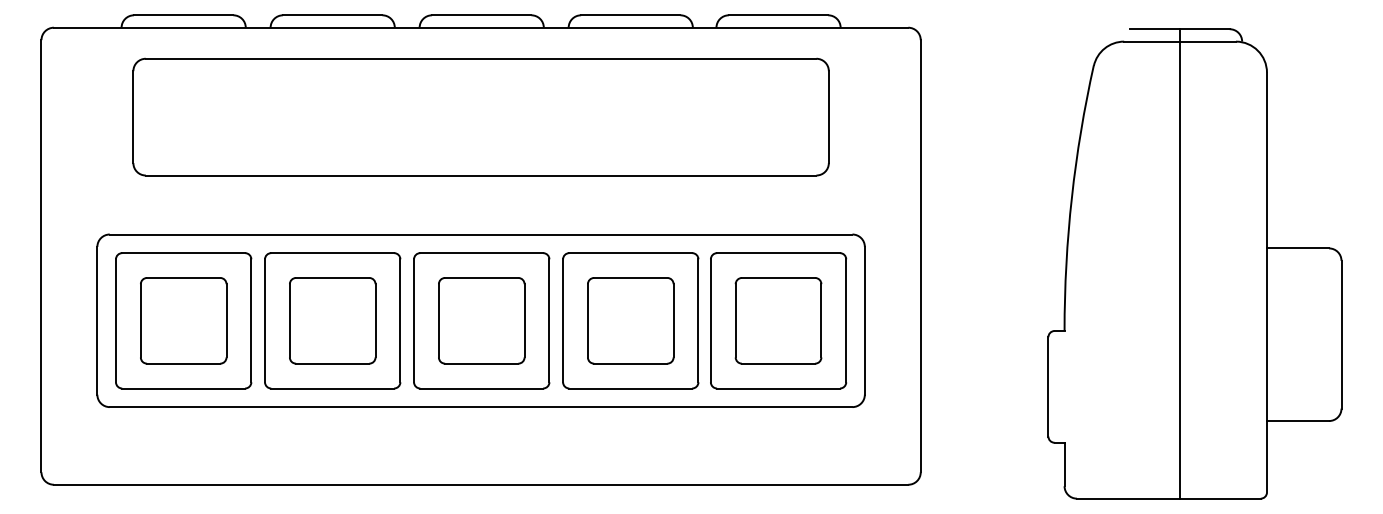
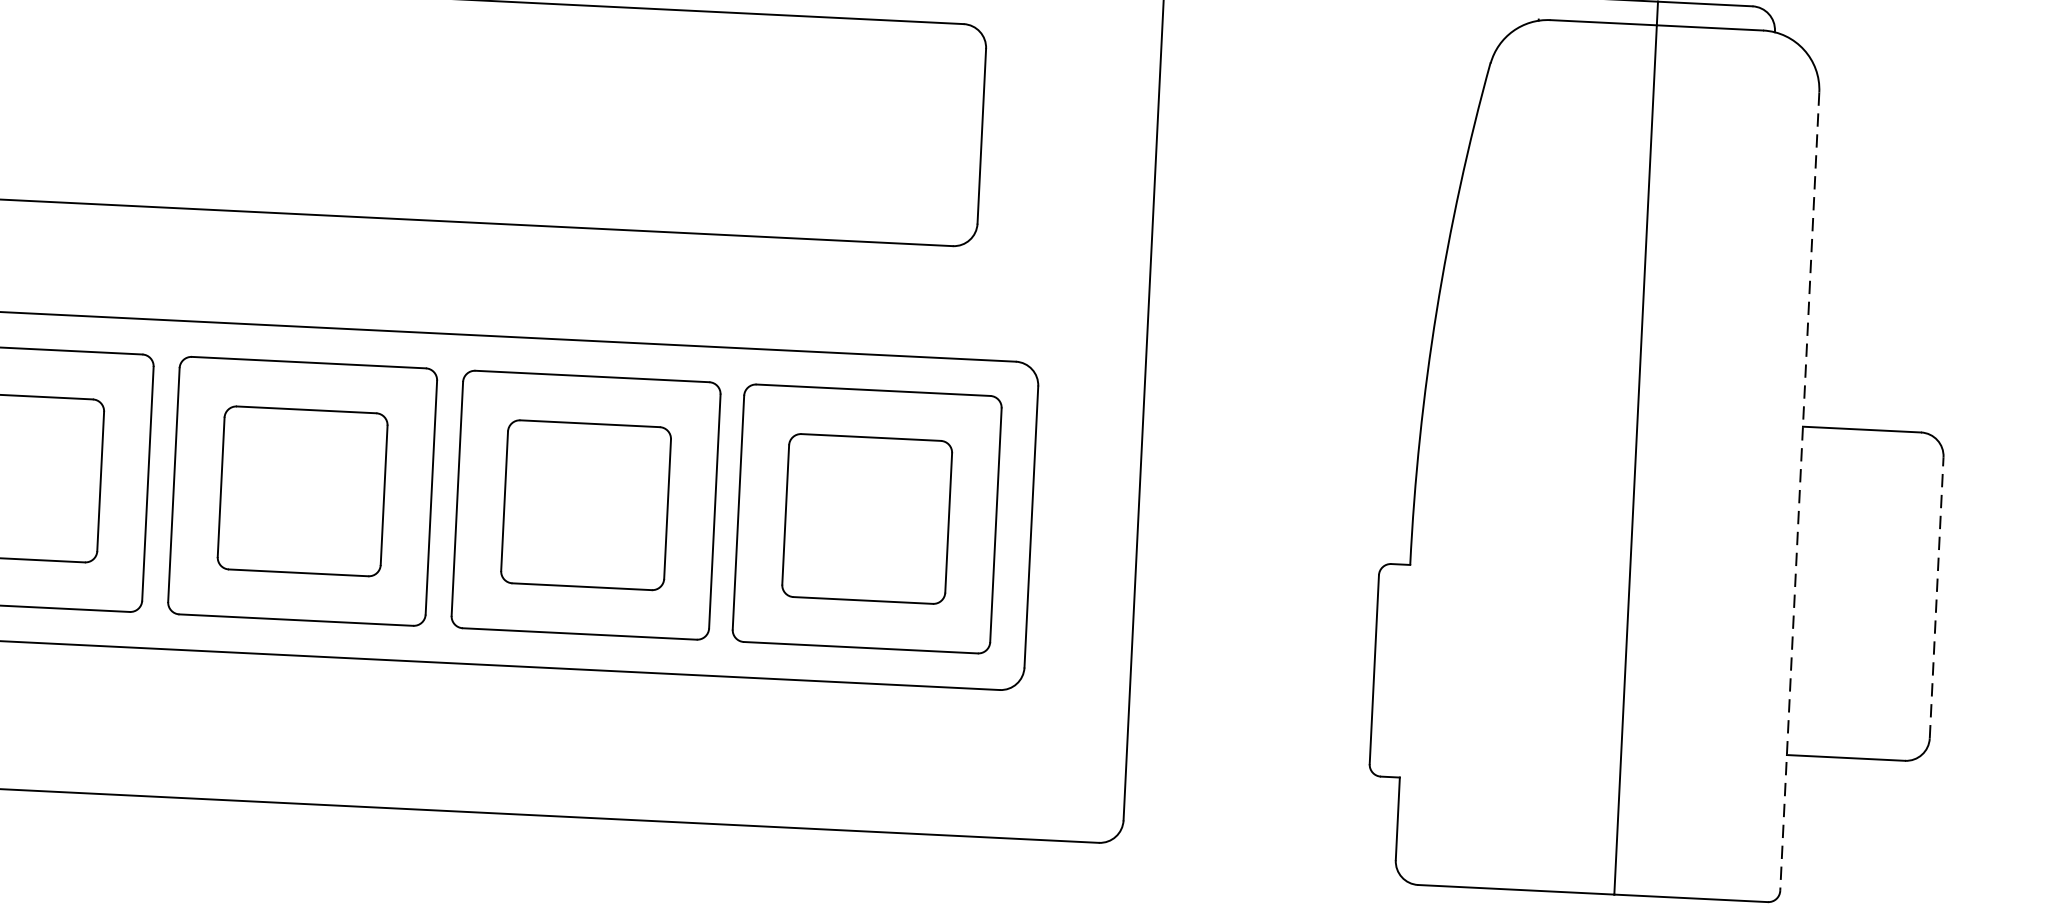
line: (1266, 282) -> (1798, 491), solid -> dashed
line: (1341, 334) -> (1936, 597), solid -> dashed

